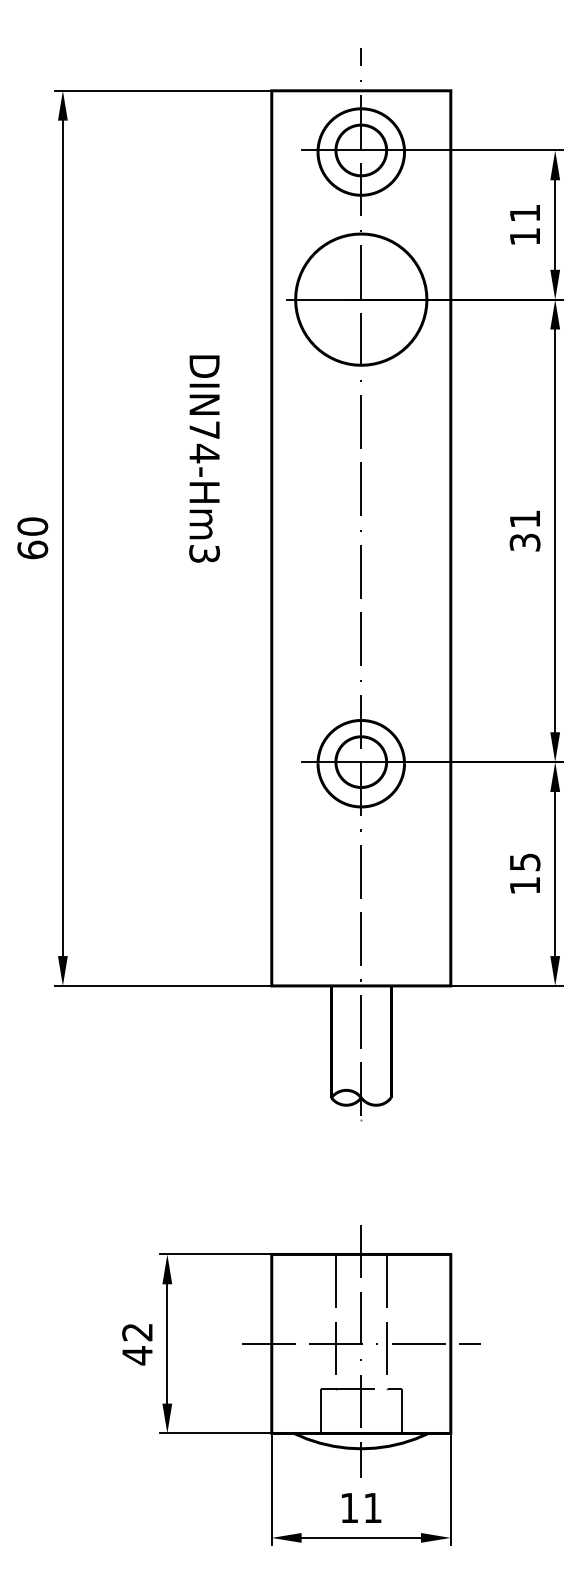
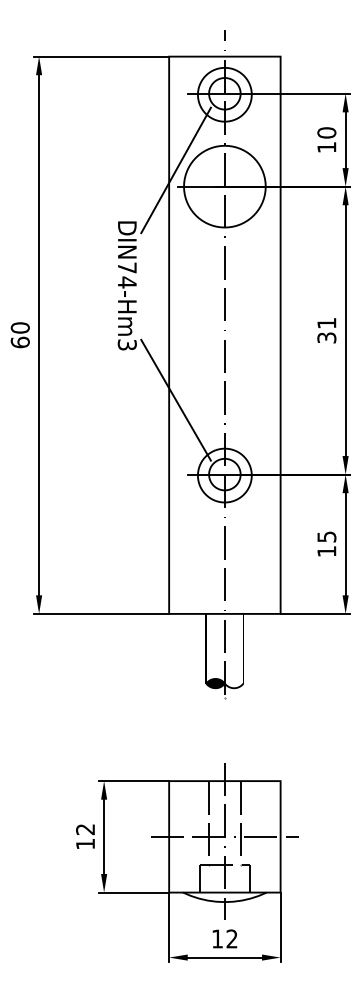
text: (524, 212) -> (326, 132), 11 -> 10
line: (281, 273) -> (175, 170), added
line: (281, 641) -> (175, 399), added
fill: (346, 1097) -> (215, 683), added
text: (137, 1356) -> (85, 844), 42 -> 12
text: (371, 1507) -> (231, 938), 11 -> 12

